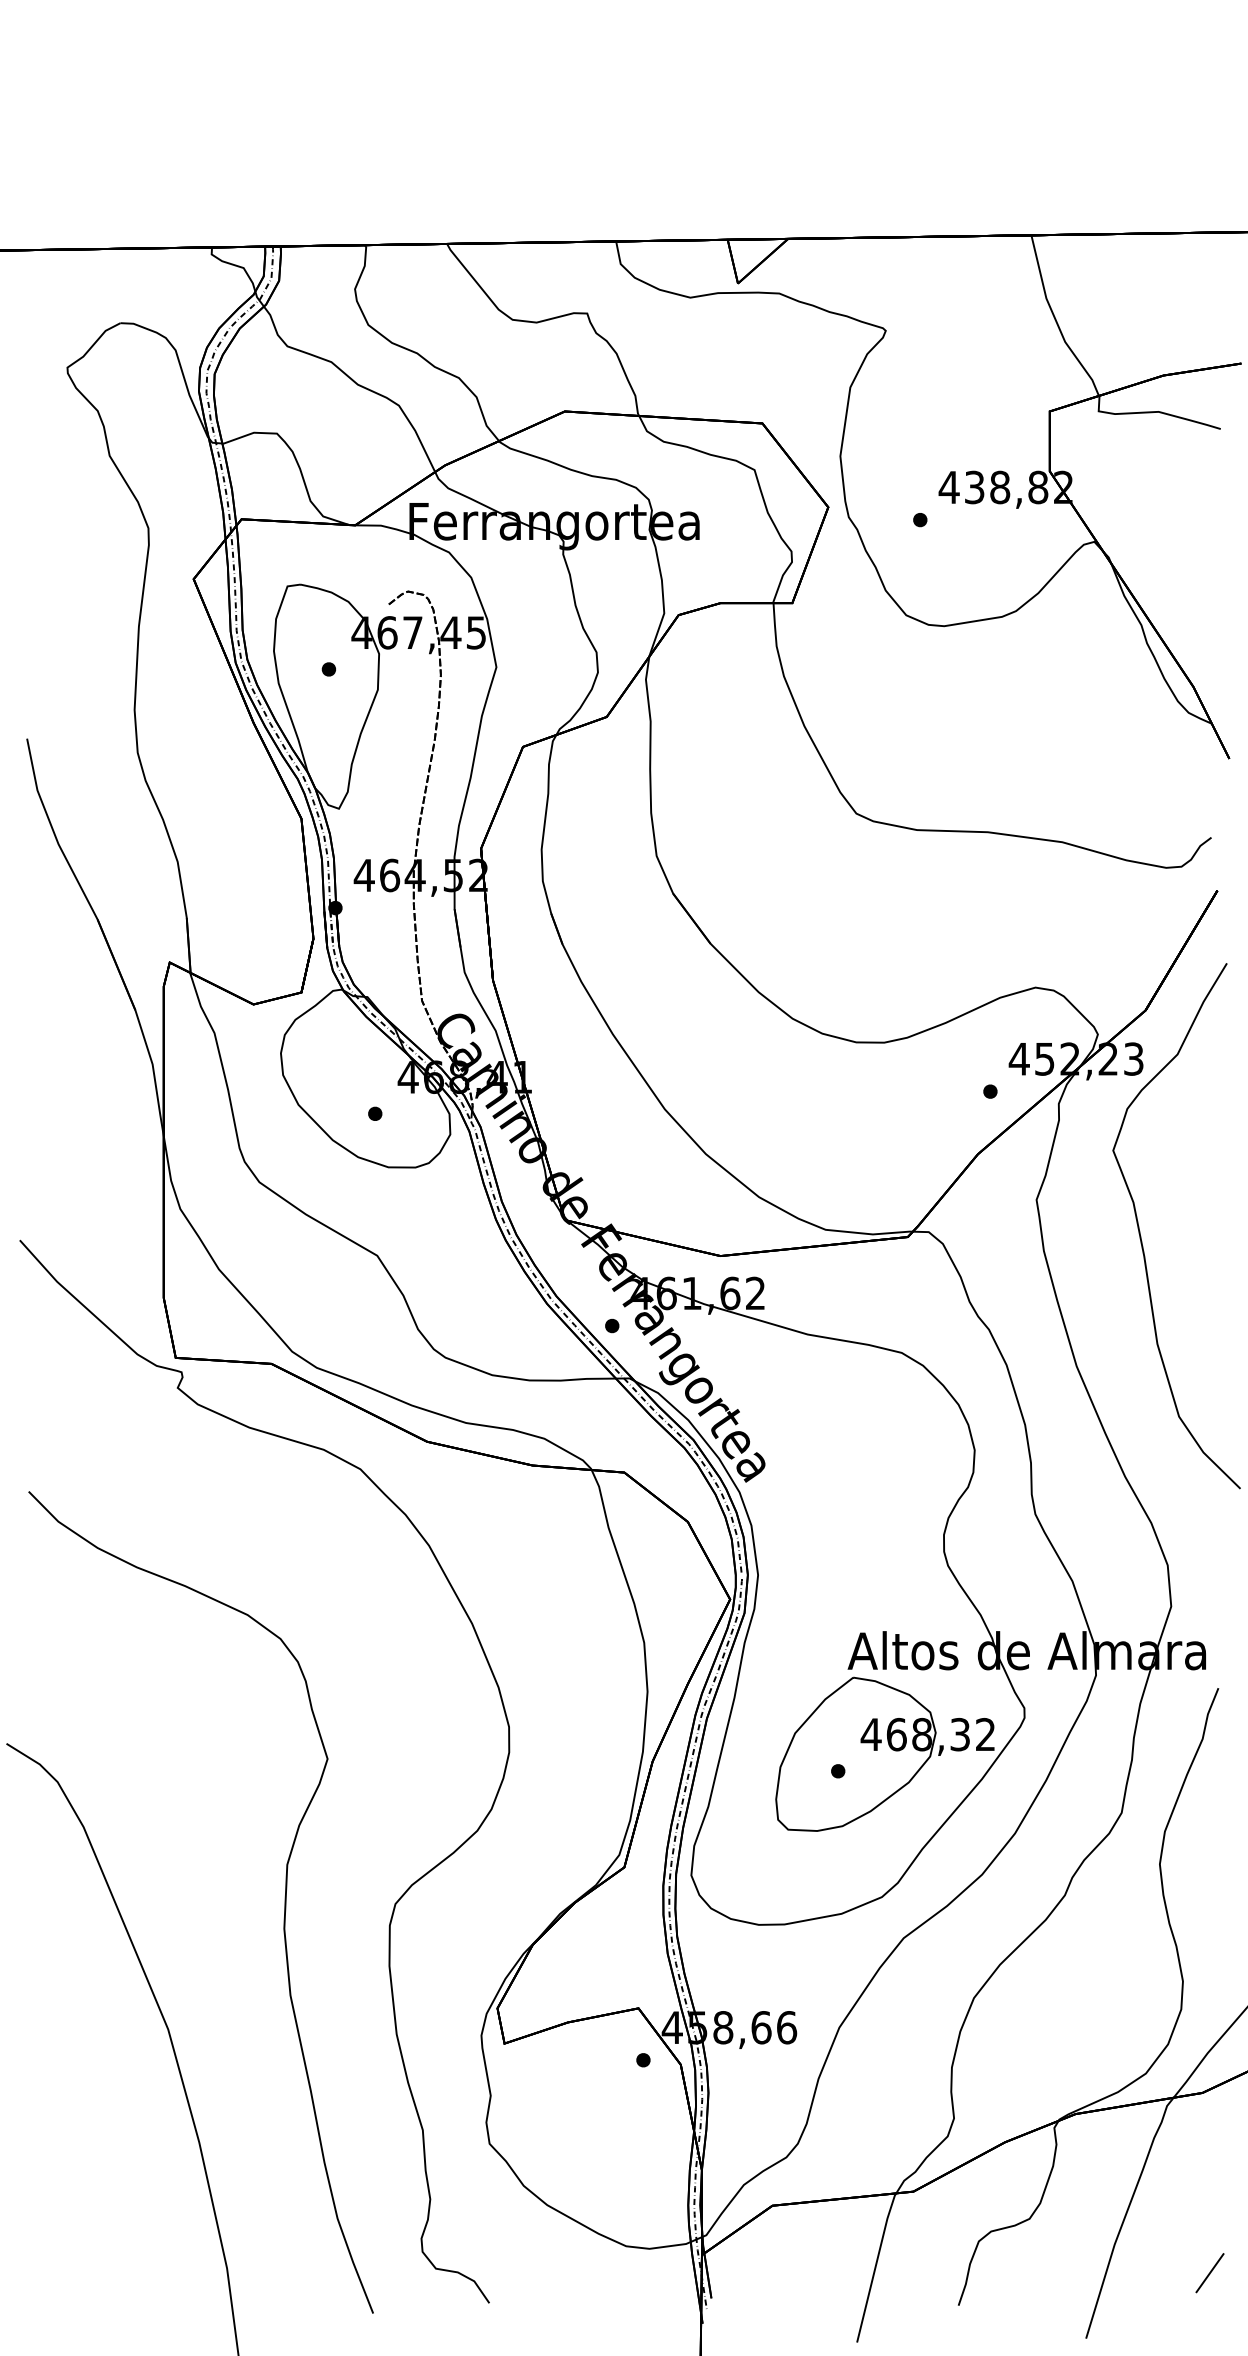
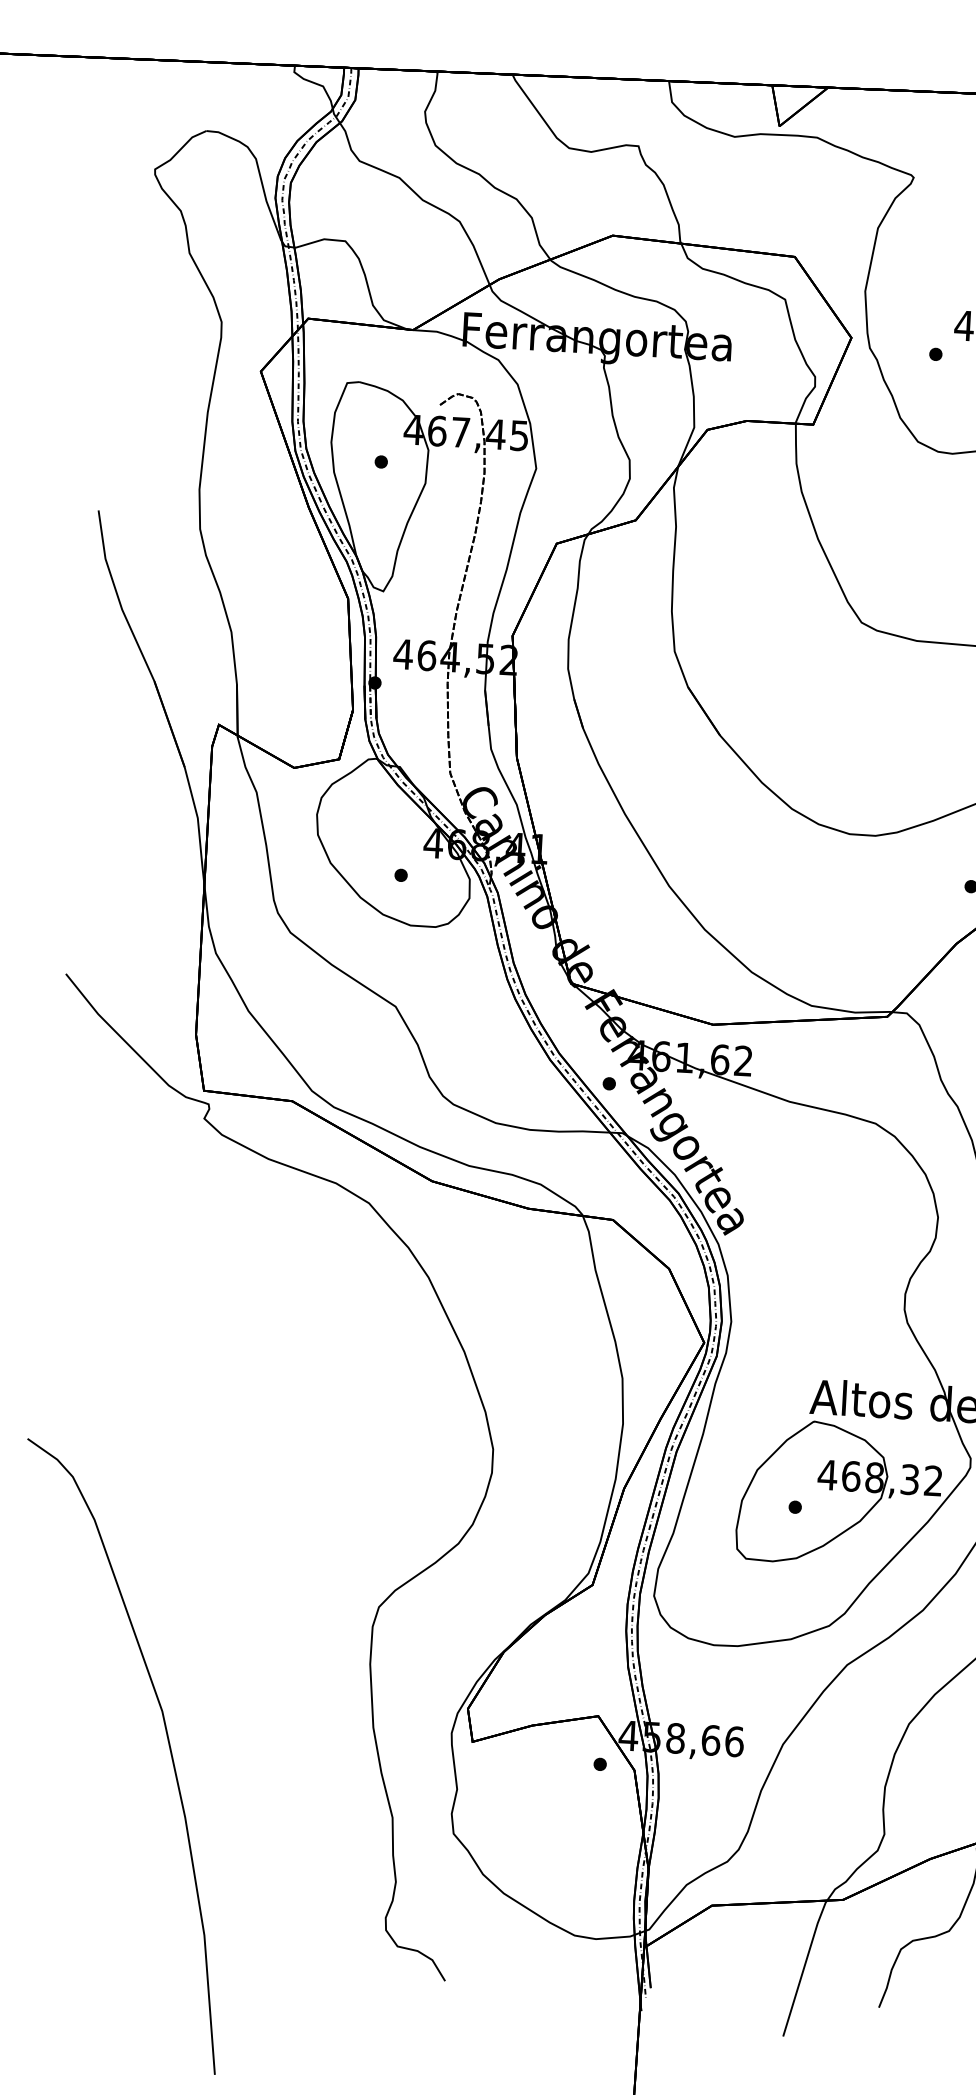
curve: (284, 1902) -> (276, 1599), removed

